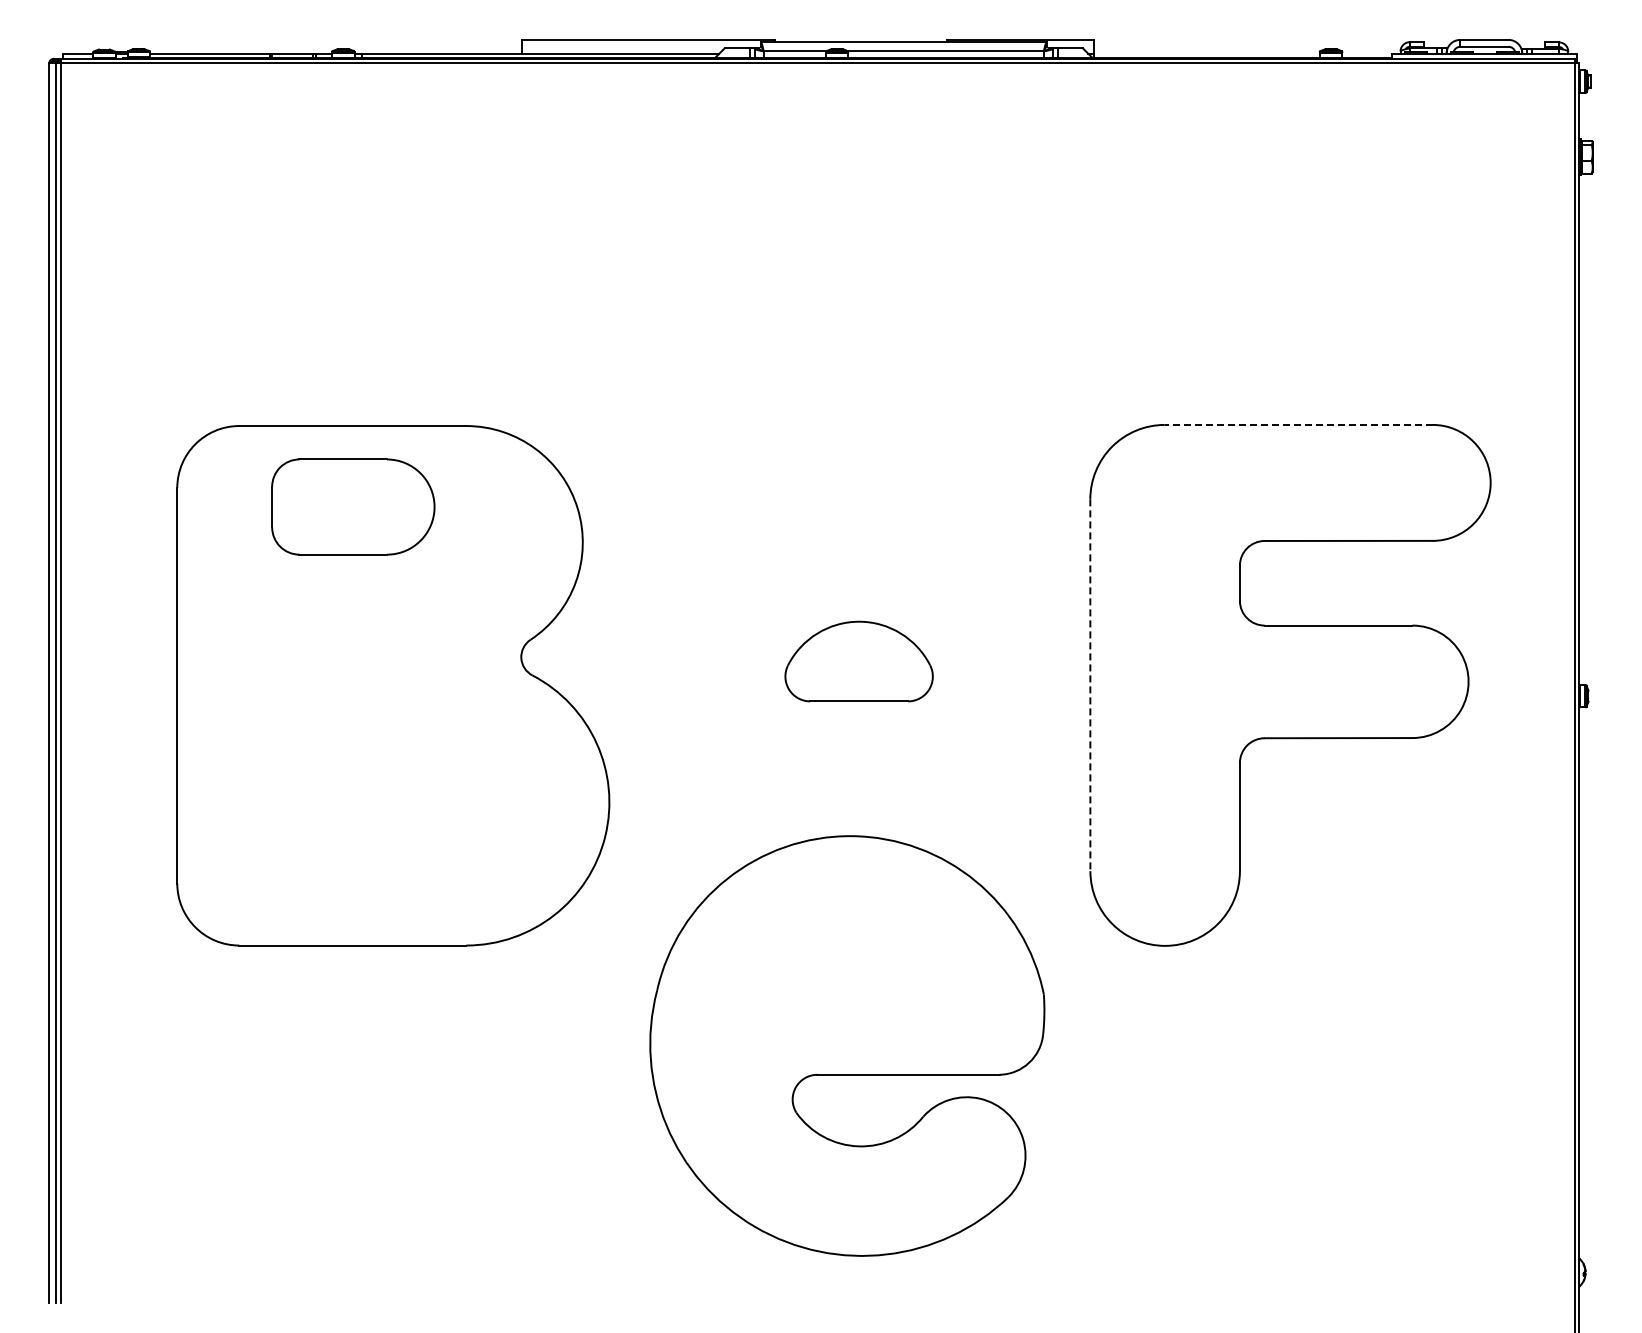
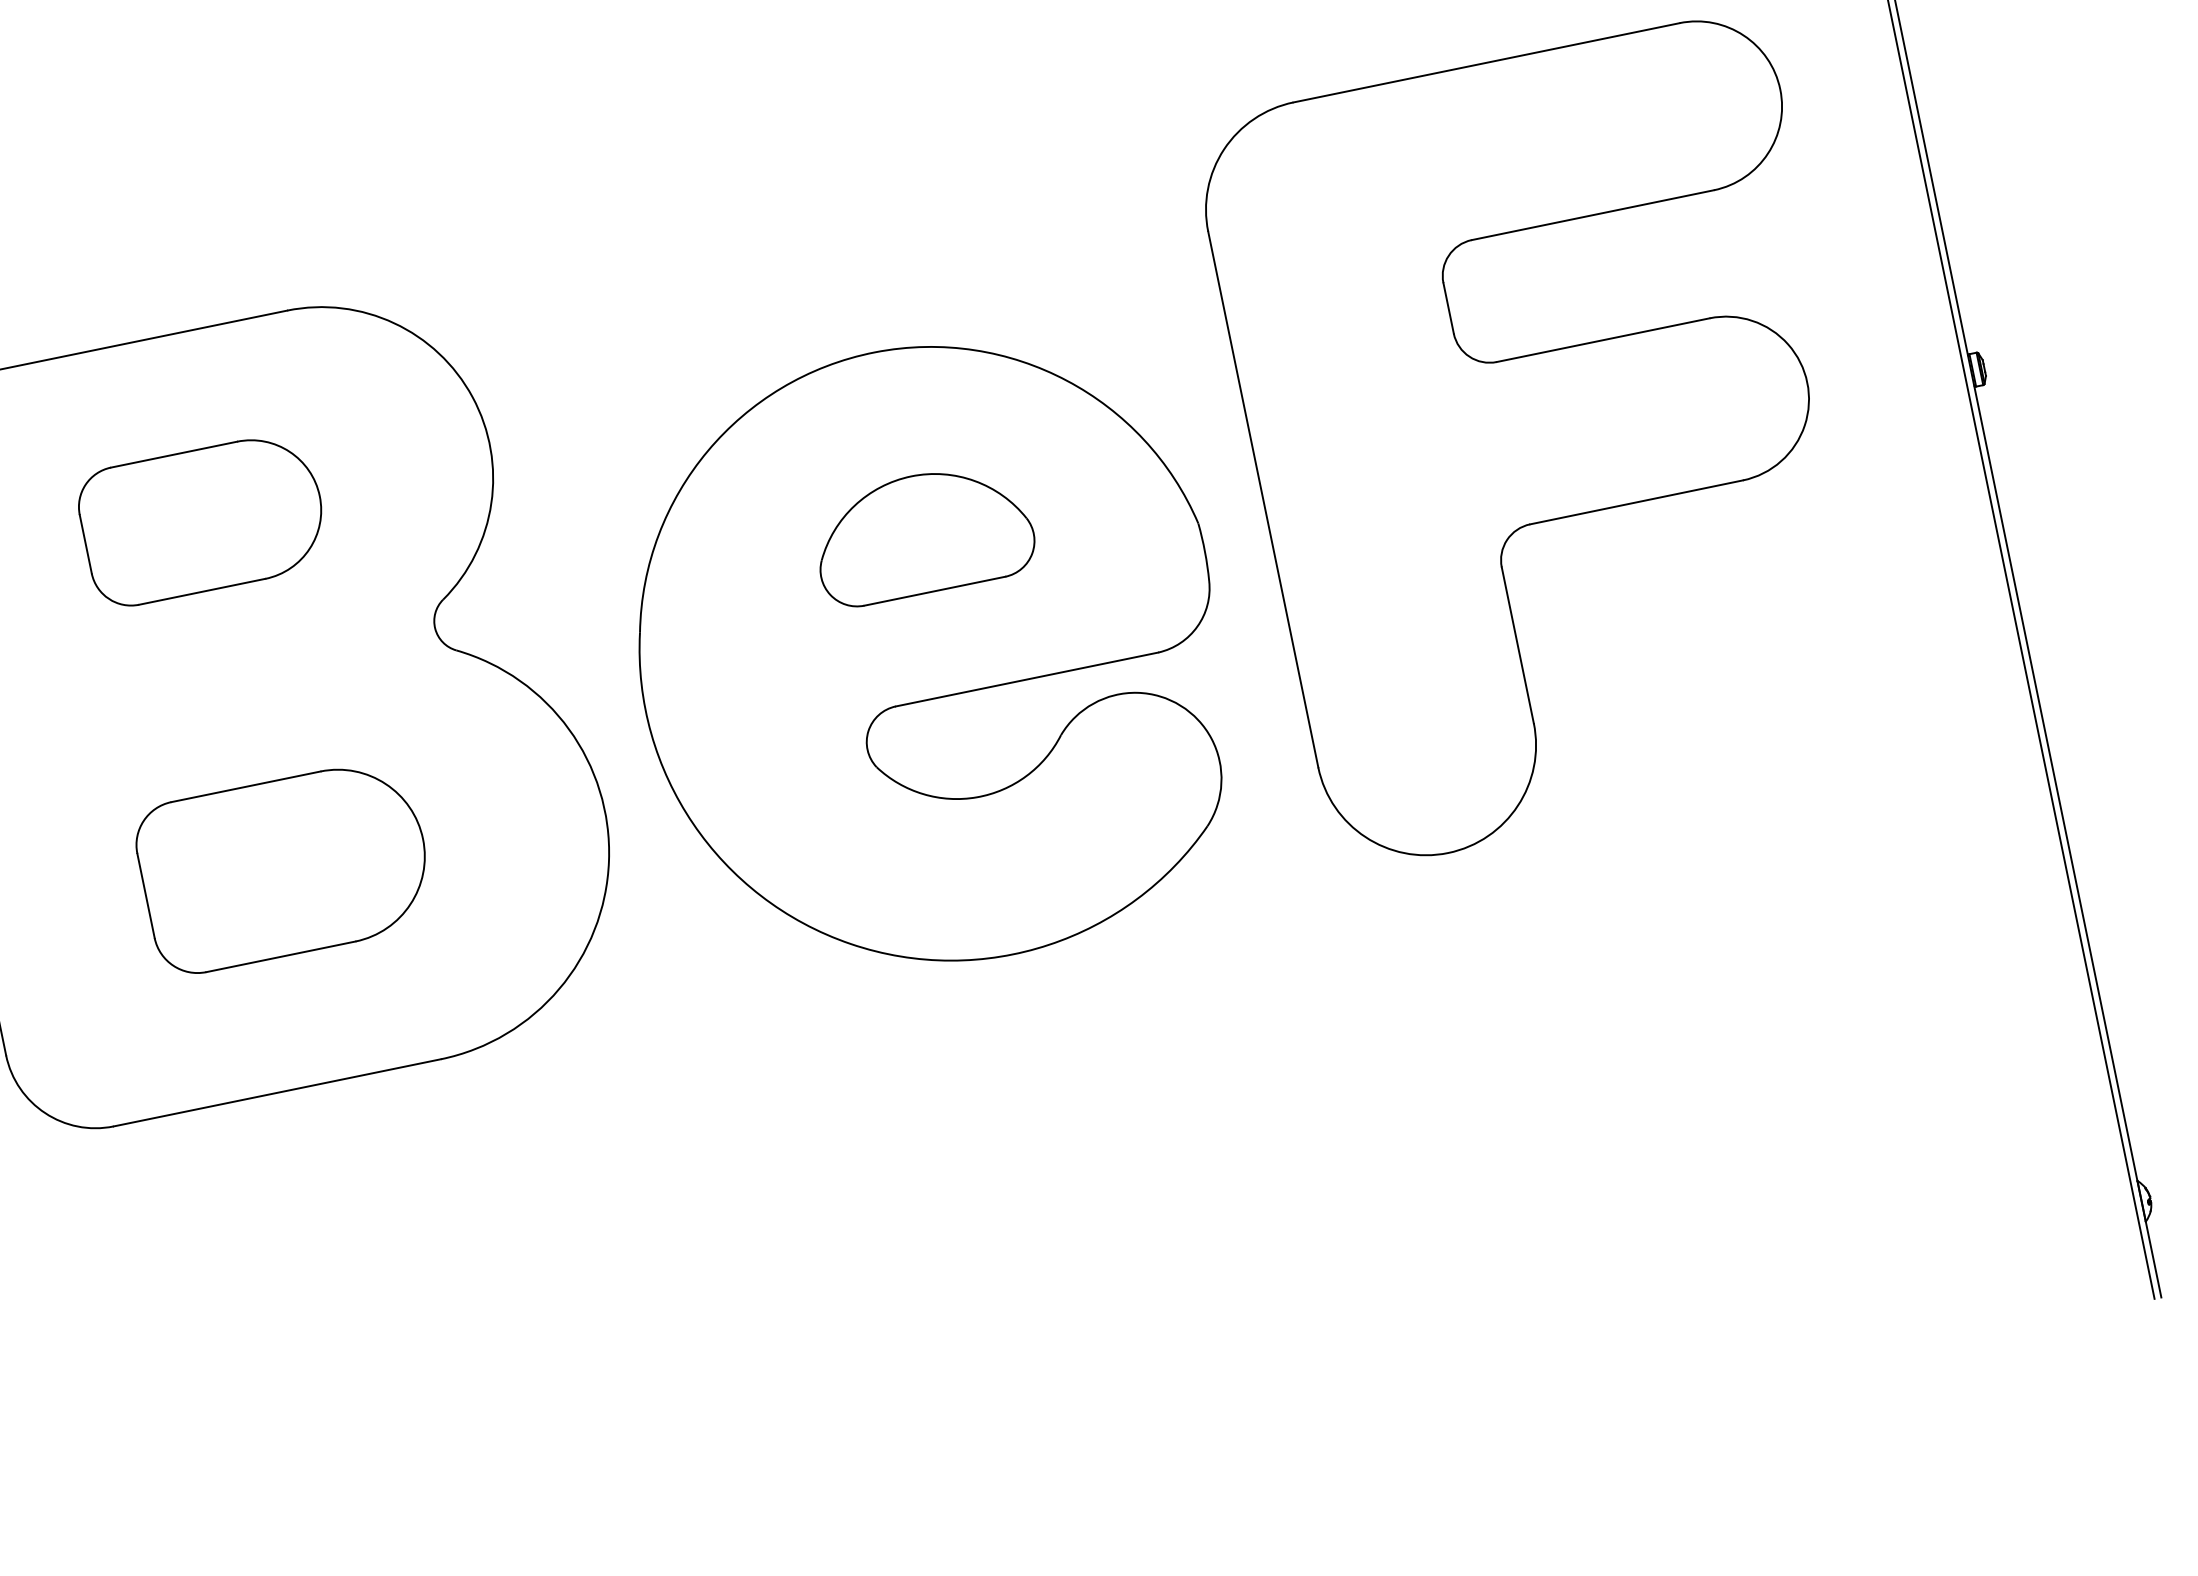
line: (1298, 424) -> (1486, 62), dashed -> solid
part: (353, 506) -> (202, 519), moved
line: (1090, 685) -> (1263, 499), dashed -> solid
part: (388, 796) -> (284, 867), added
part: (847, 1045) -> (930, 655), moved

